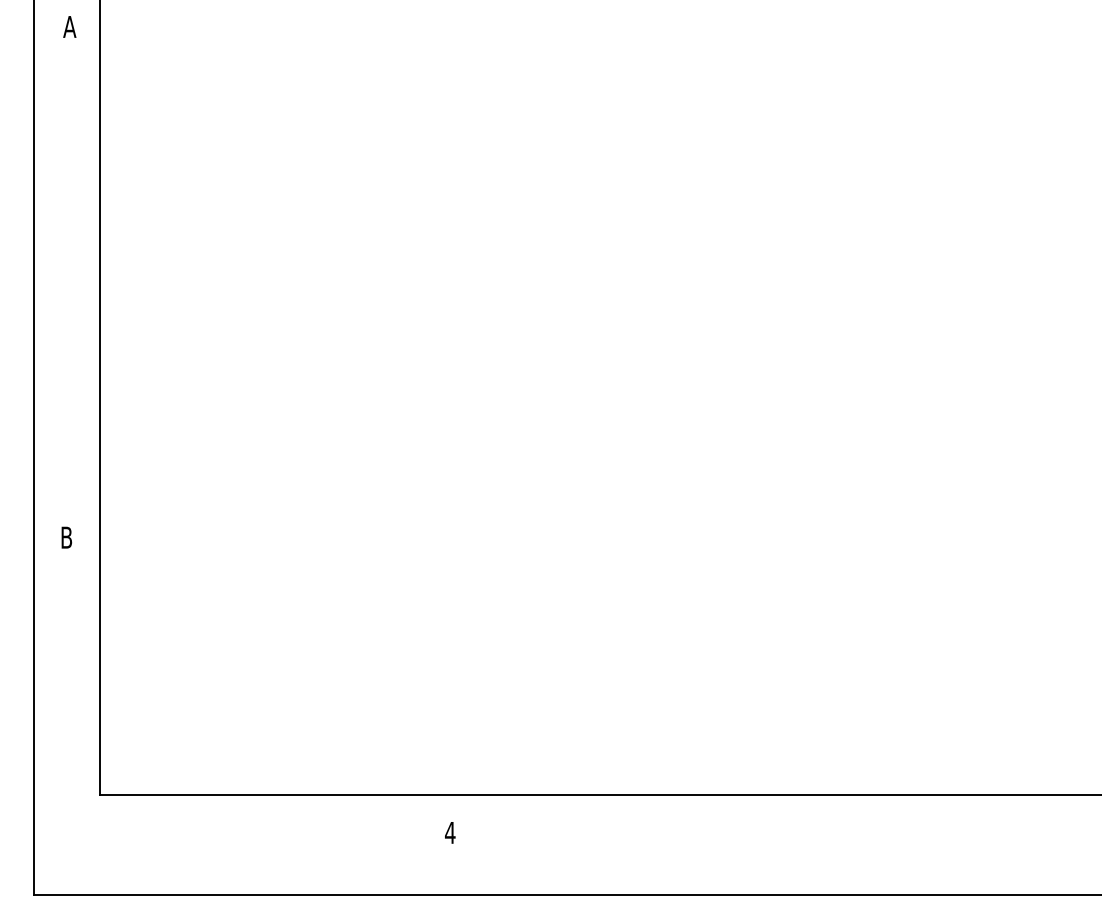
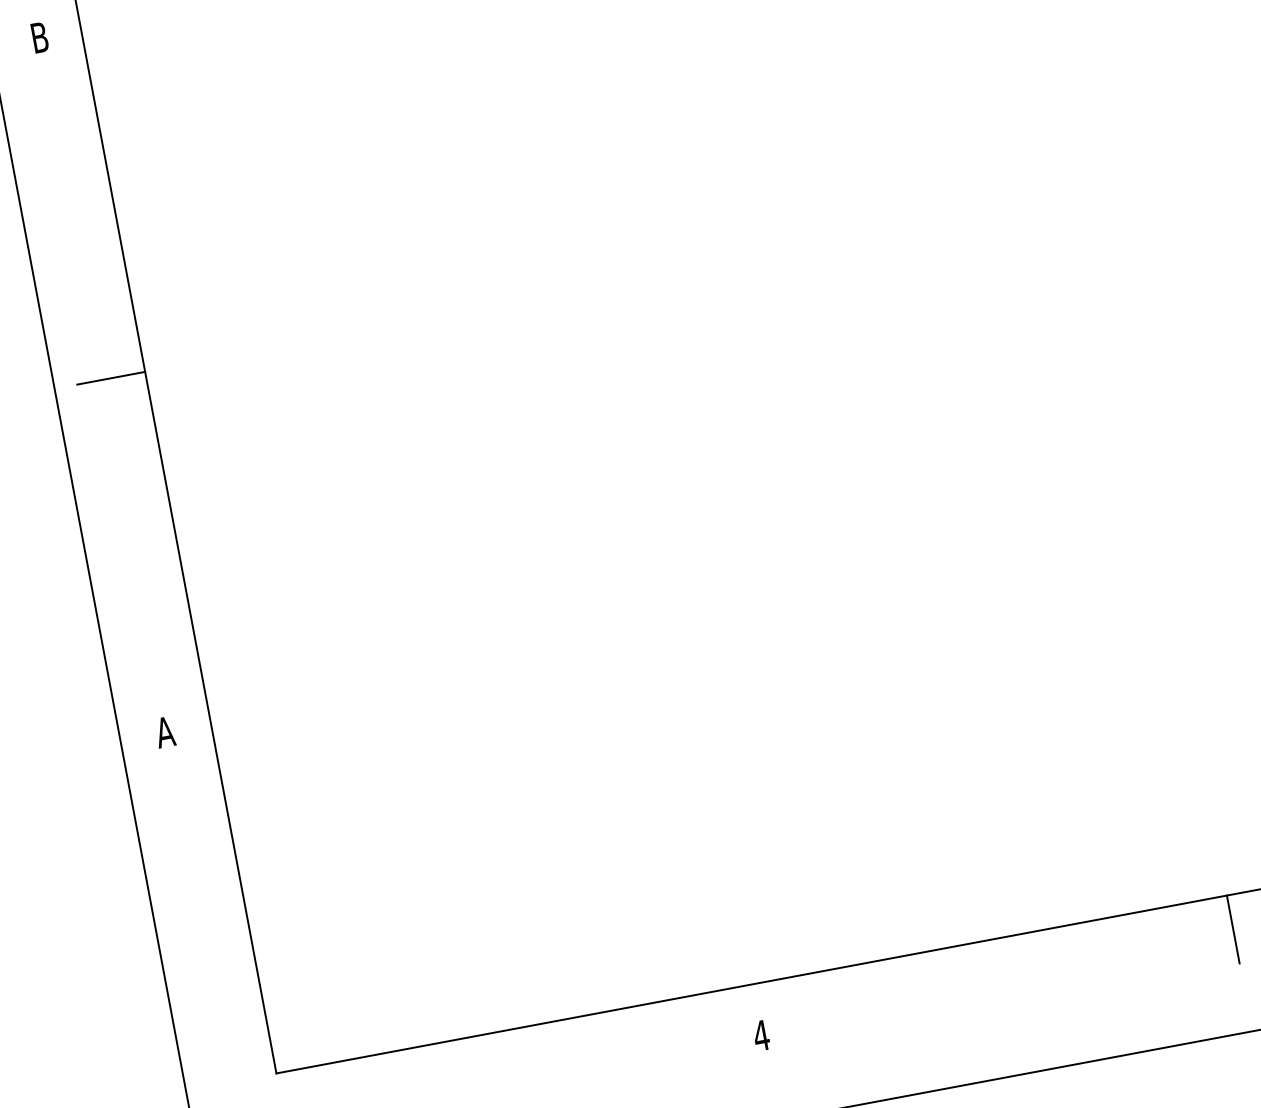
text: (69, 26) -> (39, 37), A -> B
line: (75, 278) -> (111, 377), added
text: (66, 537) -> (164, 732), B -> A
line: (800, 820) -> (1233, 929), added

